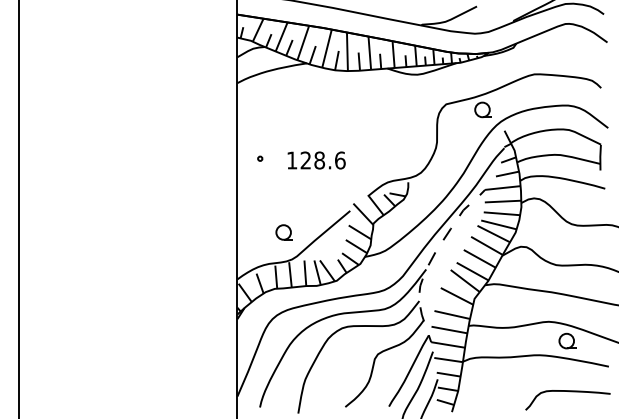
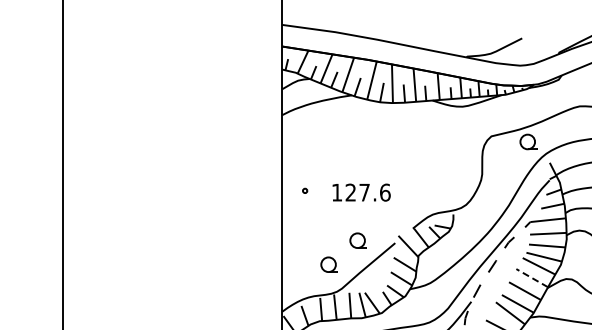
text: (319, 160) -> (364, 192), 128.6 -> 127.6
part: (312, 208) -> (357, 240), added
line: (486, 245) -> (531, 277), solid -> dashed

